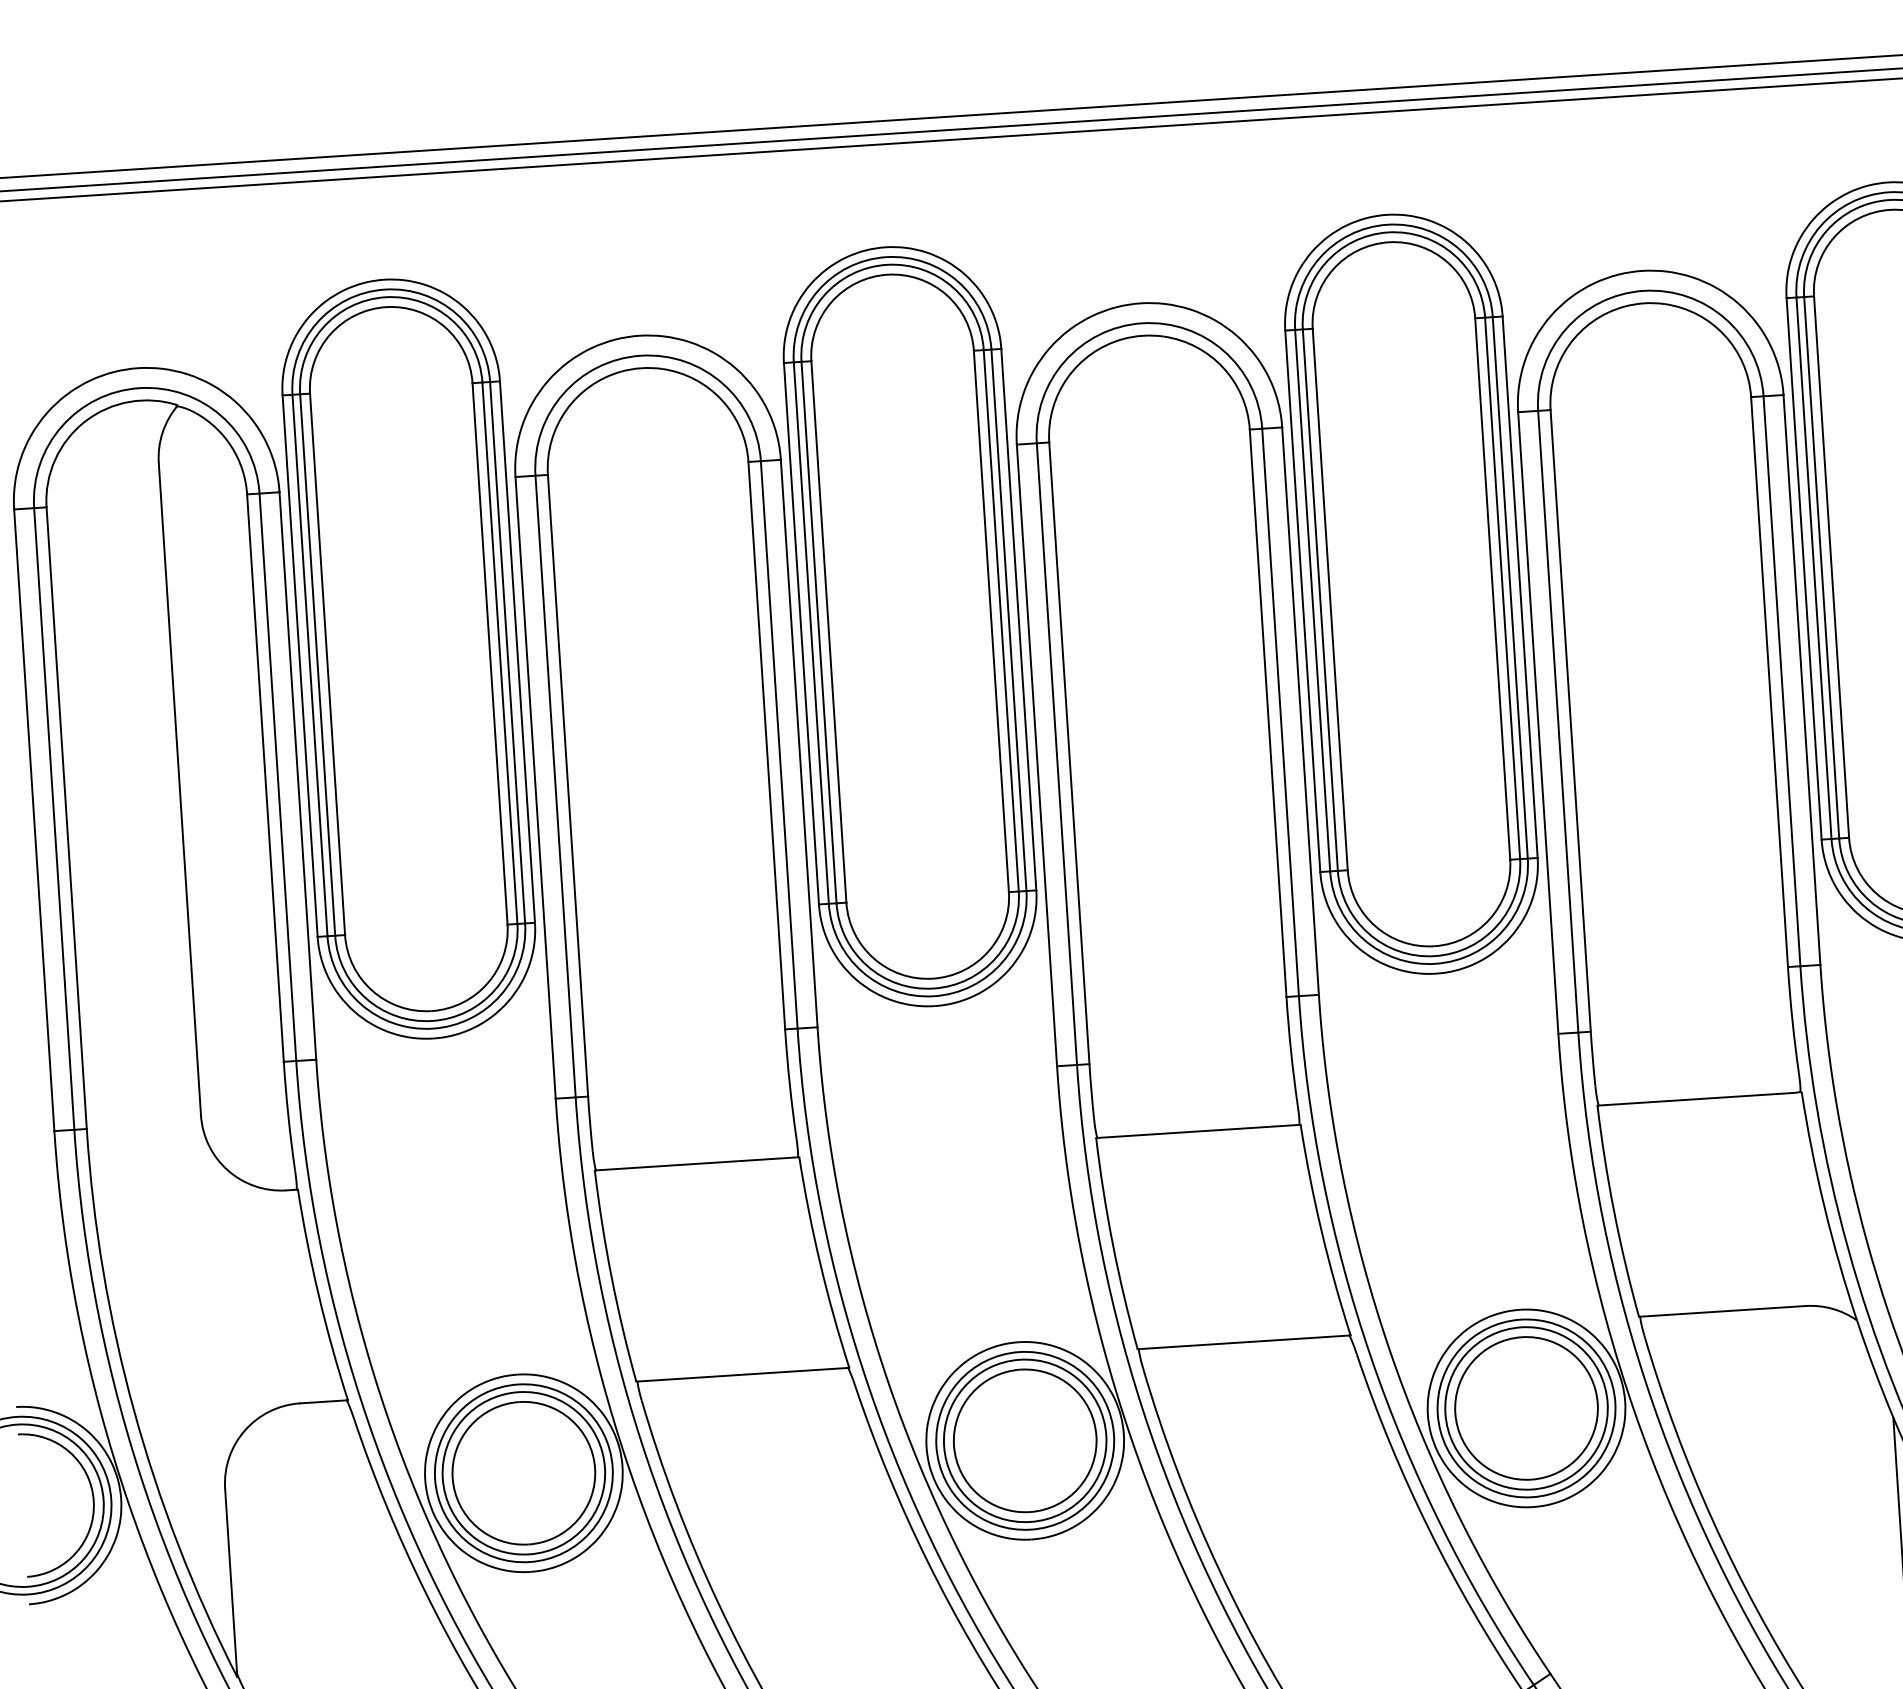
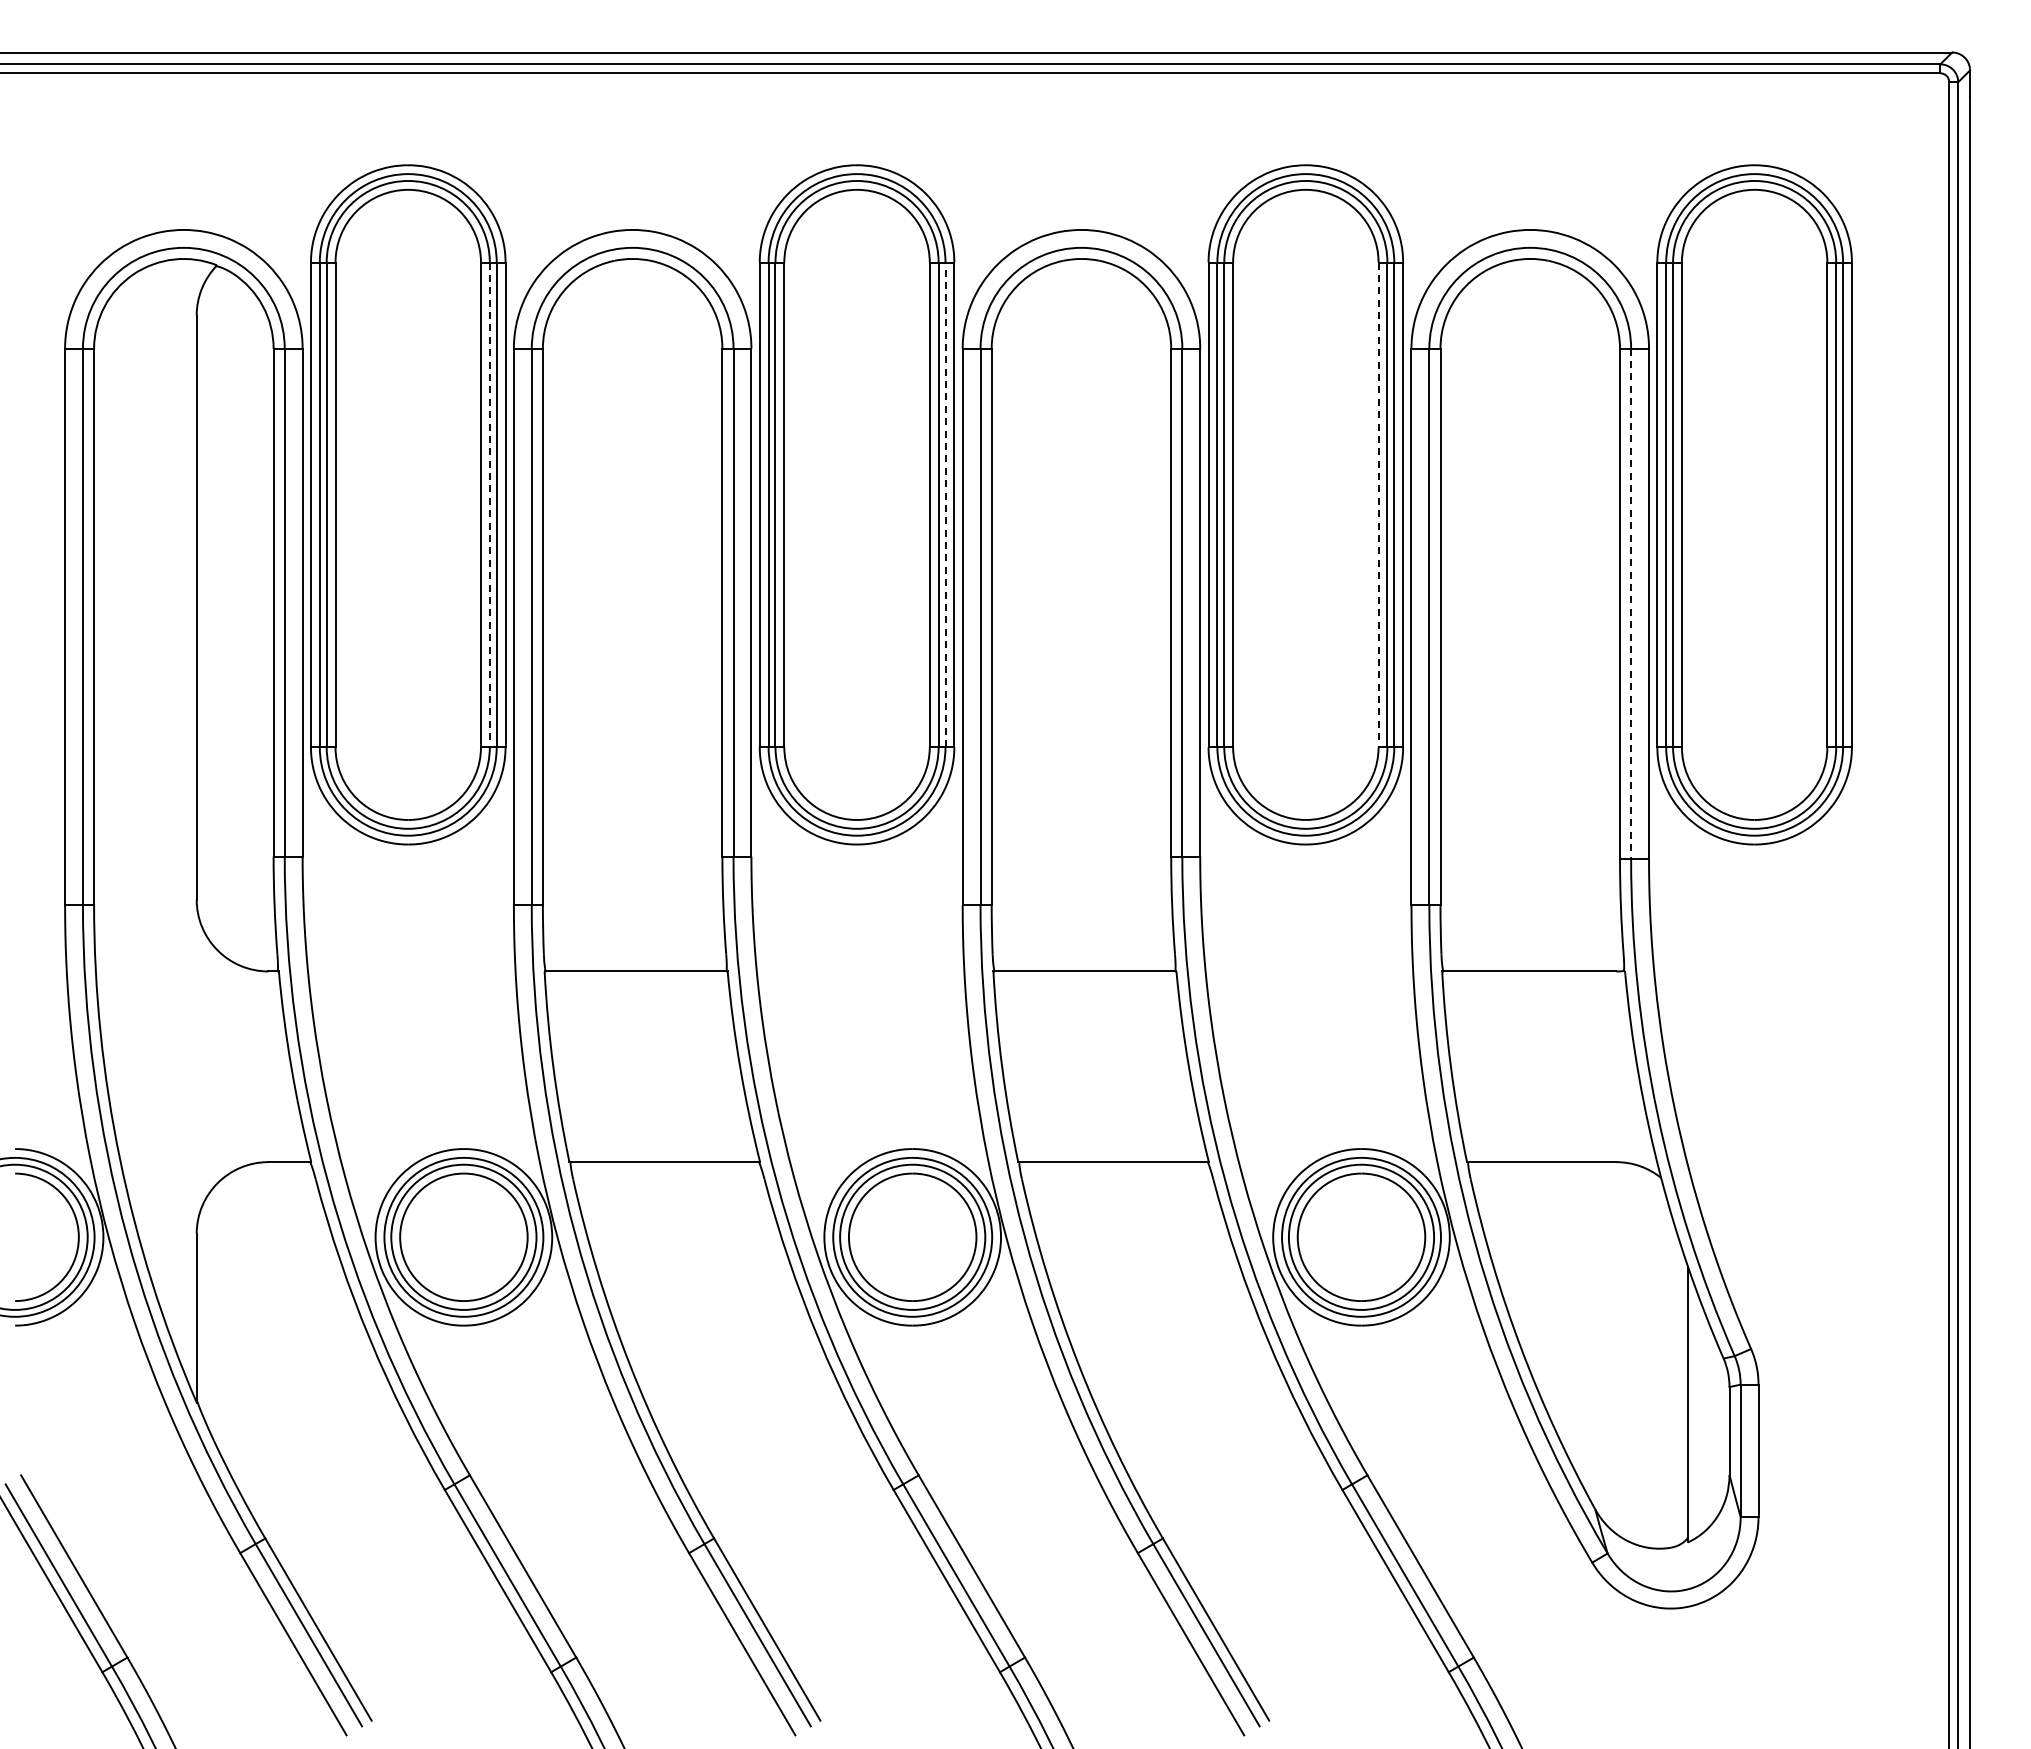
line: (1492, 589) -> (1378, 505), solid -> dashed
line: (1008, 619) -> (945, 504), solid -> dashed
line: (499, 653) -> (489, 505), solid -> dashed
line: (1782, 682) -> (1631, 604), solid -> dashed

